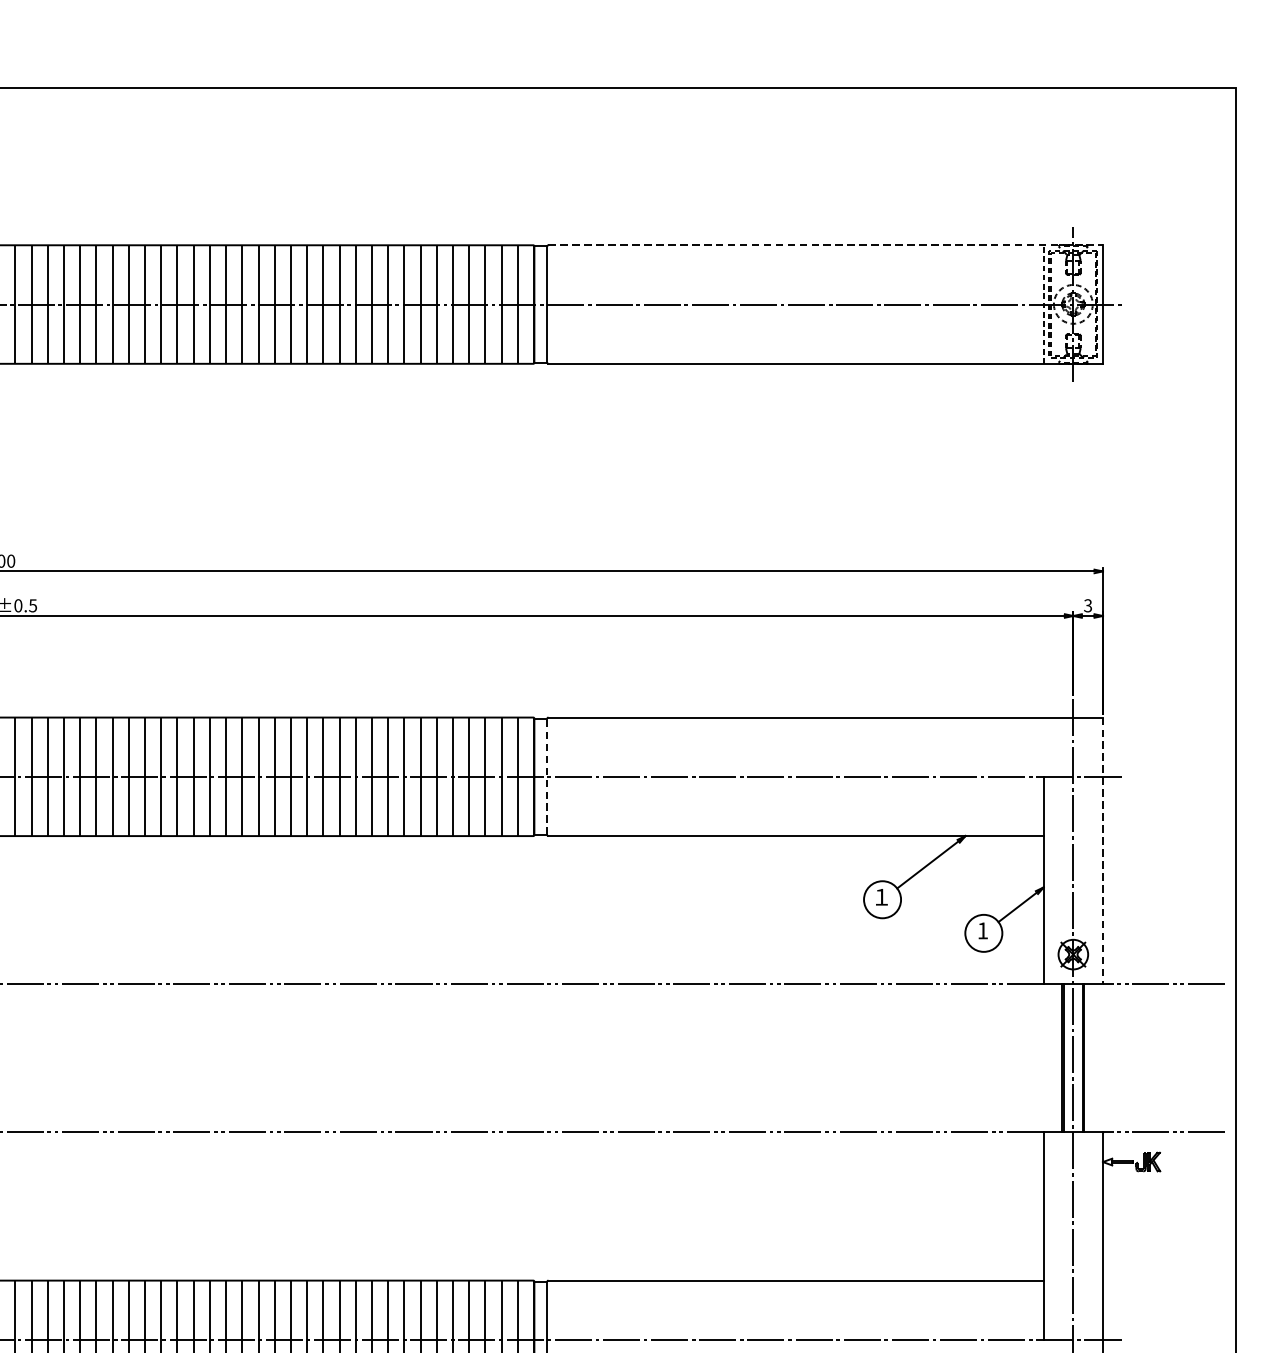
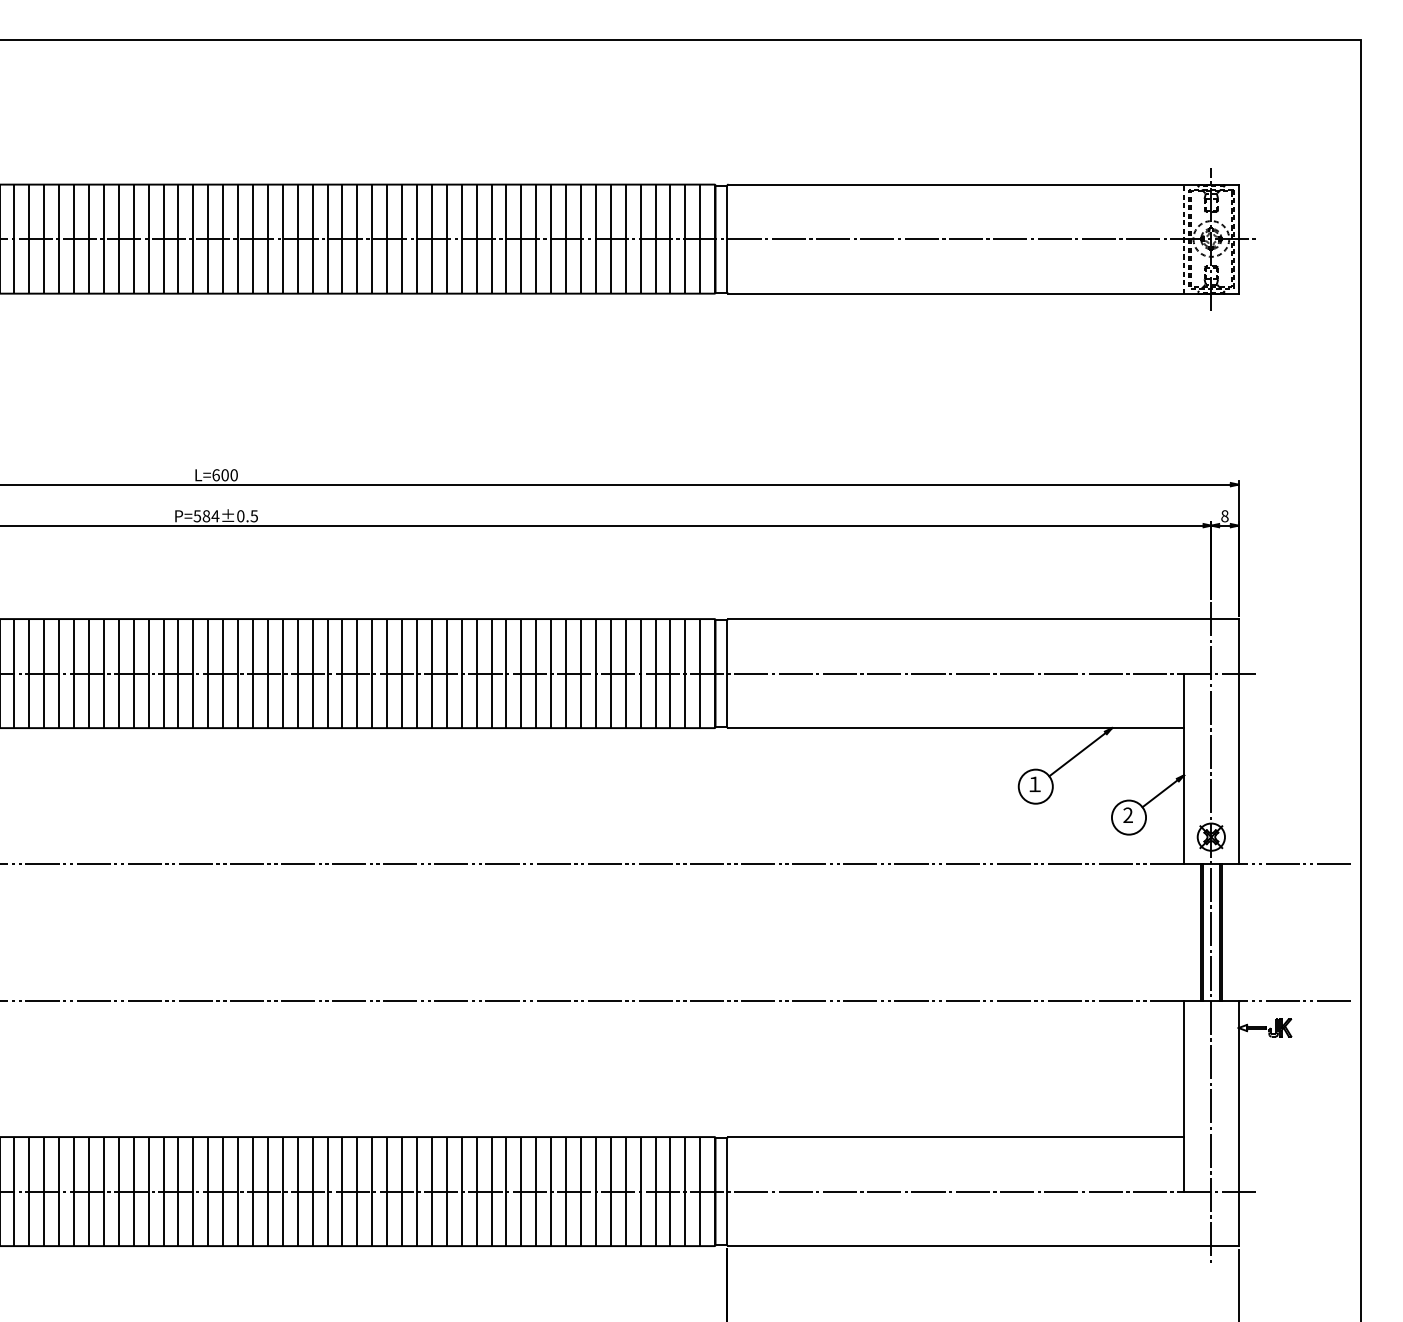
line: (826, 245) -> (984, 184), dashed -> solid
text: (1087, 606) -> (1224, 516), 3 -> 8
line: (547, 776) -> (727, 673), dashed -> solid
line: (1102, 850) -> (1238, 741), dashed -> solid
text: (982, 929) -> (1127, 814), 1 -> 2

